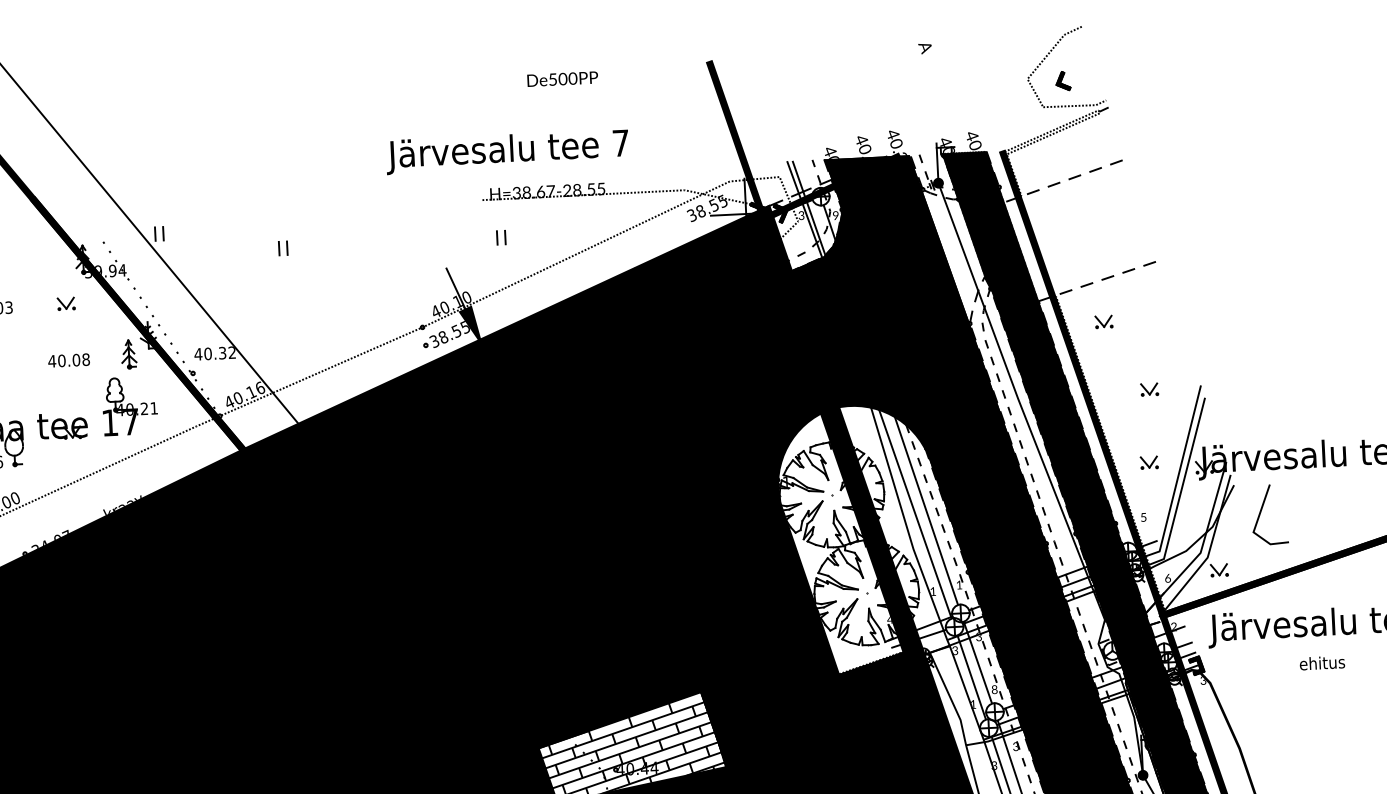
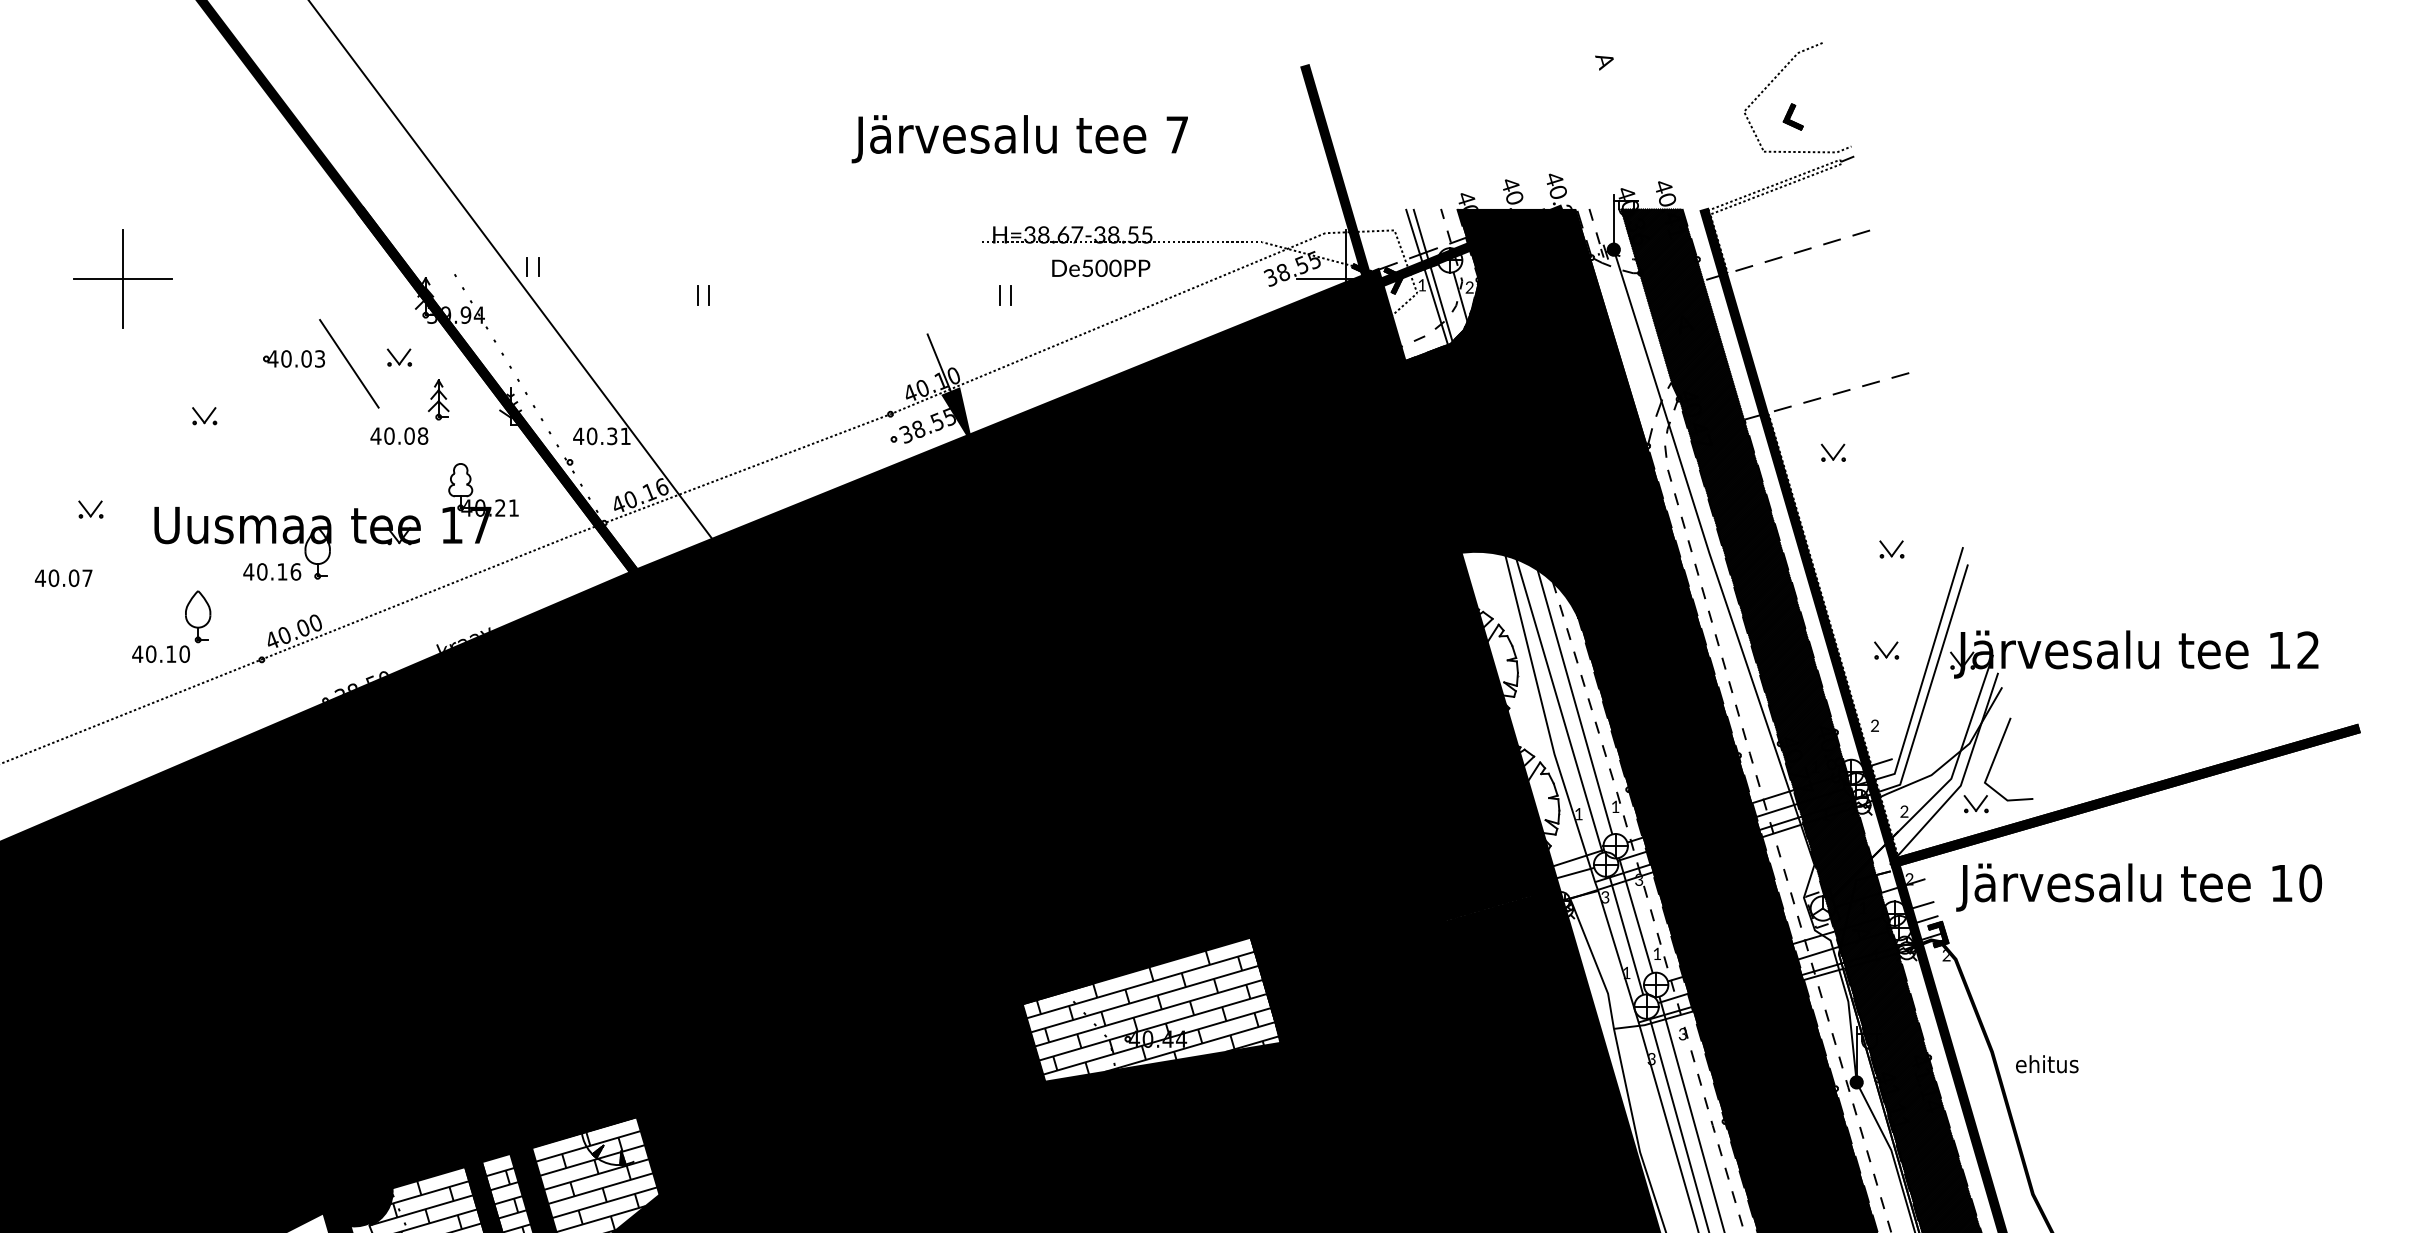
text: (562, 78) -> (1101, 267), moved
text: (507, 152) -> (1019, 139), moved
text: (567, 192) -> (1099, 237), H=38.67-28.55 -> H=38.67-38.55
text: (801, 215) -> (1422, 285), 3 -> 1
text: (835, 215) -> (1469, 287), 9 -> 2
line: (30, 309) -> (349, 363), added
text: (232, 352) -> (625, 435), 40.32 -> 40.31
part: (128, 354) -> (438, 399), moved
line: (1261, 511) -> (1997, 754), moved
text: (1143, 517) -> (1874, 725), 5 -> 2
text: (54, 537) -> (367, 680), 34.07 -> 38.50
fill: (843, 541) -> (1458, 738), added
text: (1167, 578) -> (1904, 811), 6 -> 2
text: (1322, 663) -> (2047, 1064), moved
text: (1203, 682) -> (1946, 957), 3 -> 2
text: (994, 689) -> (1657, 953), 8 -> 1

